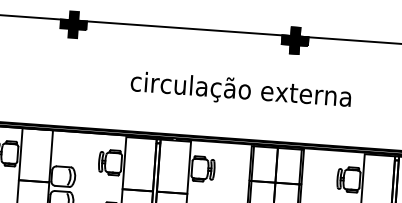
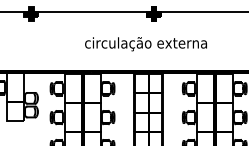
text: (239, 91) -> (145, 44), moved

